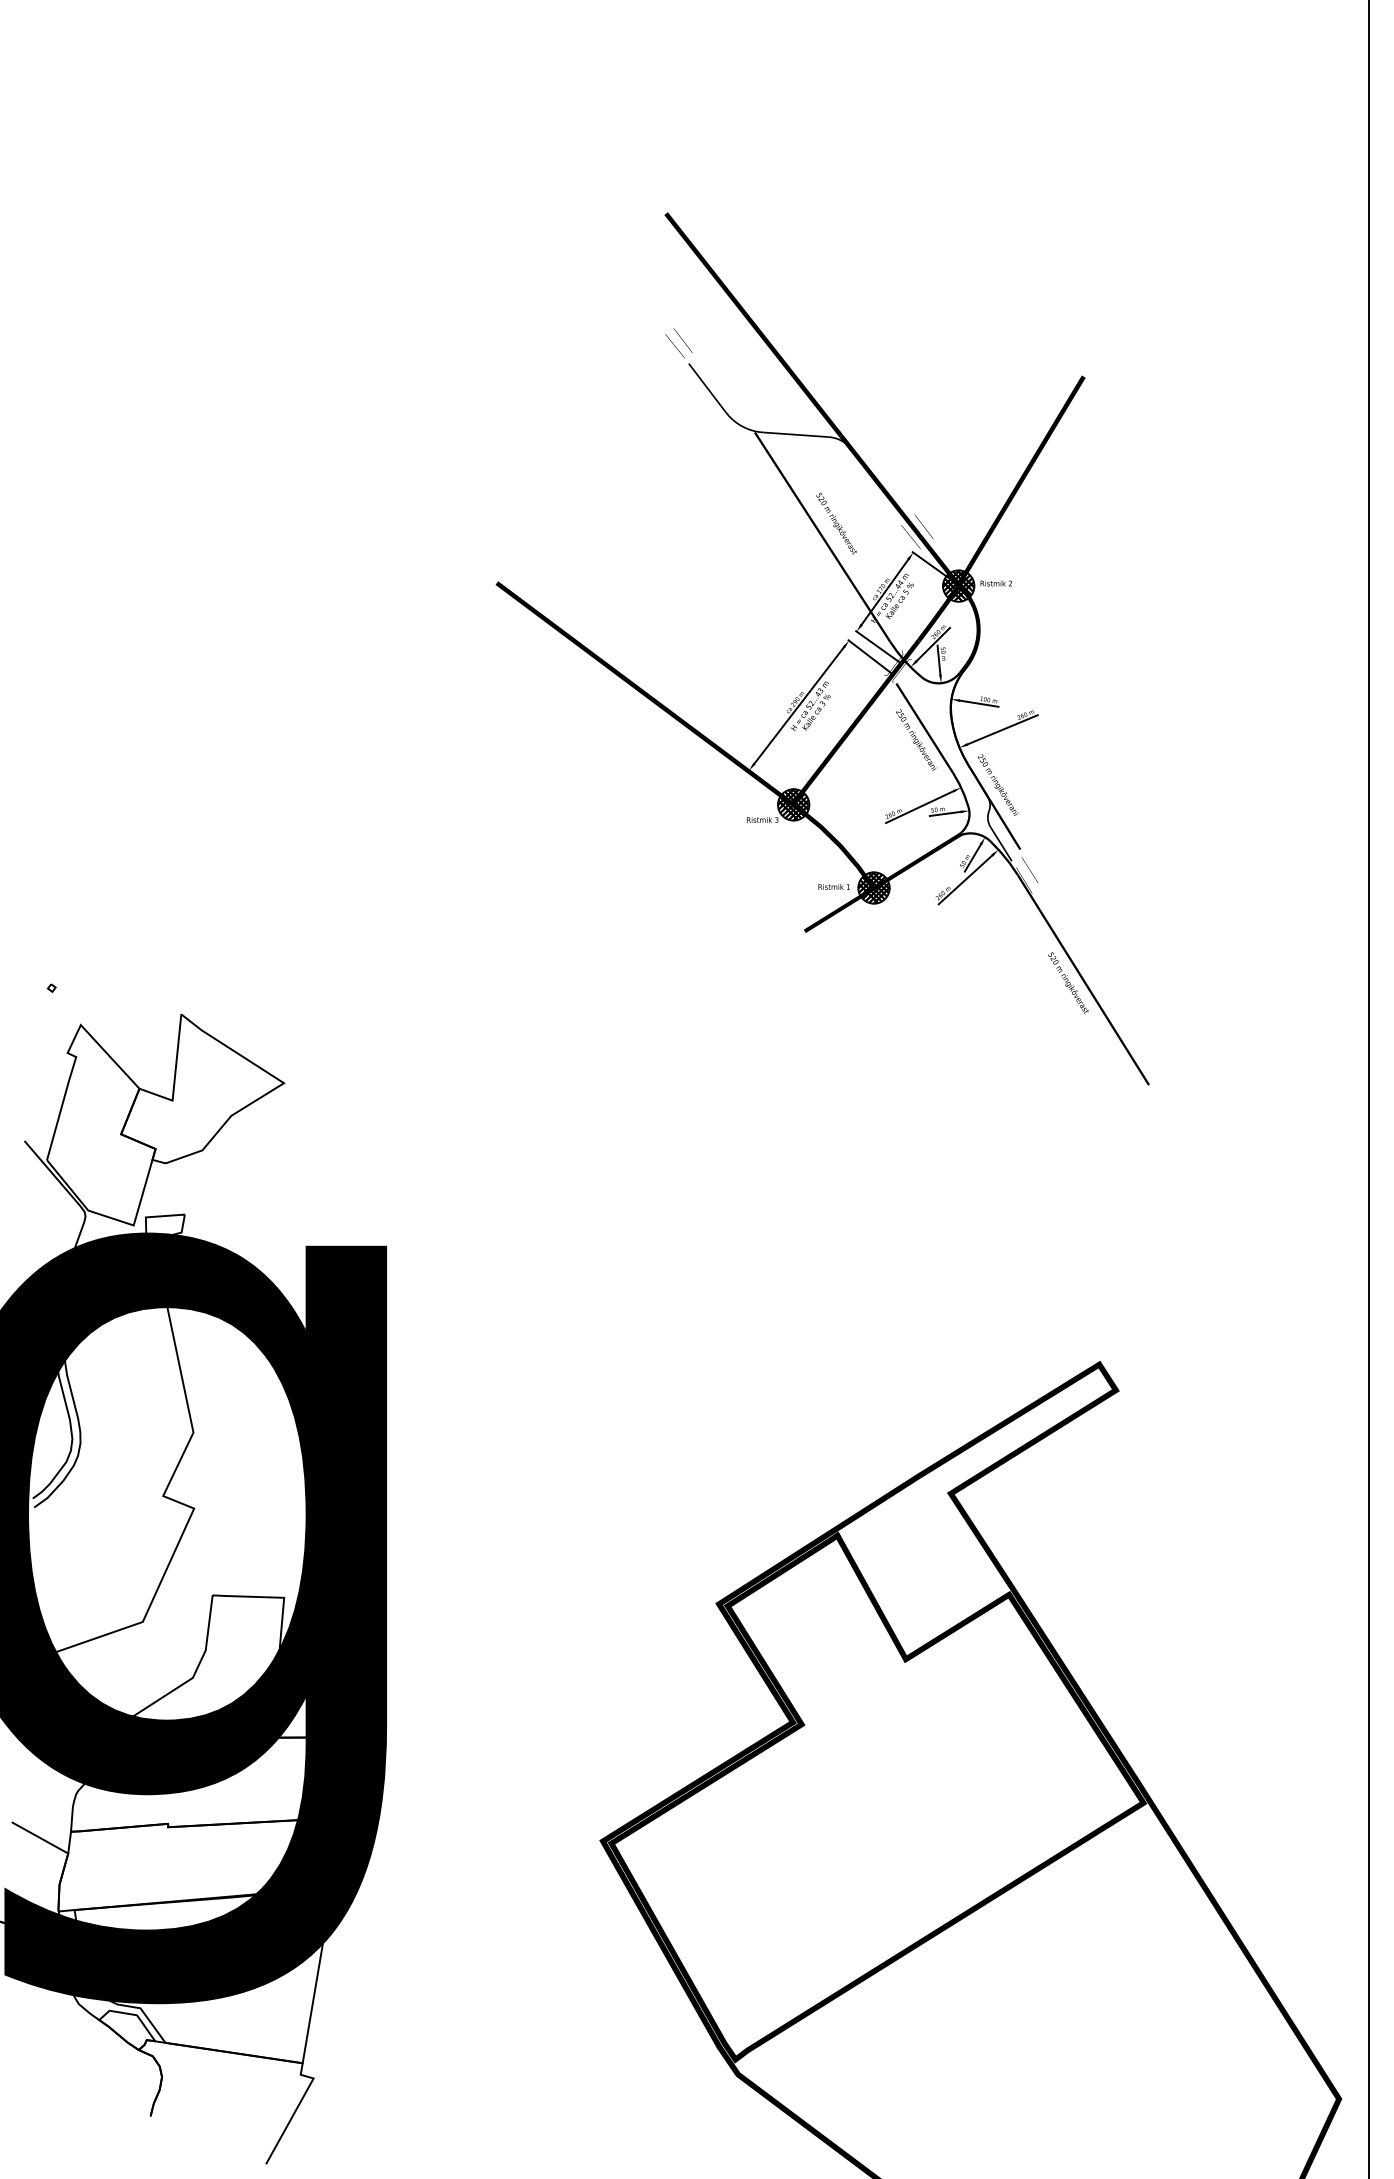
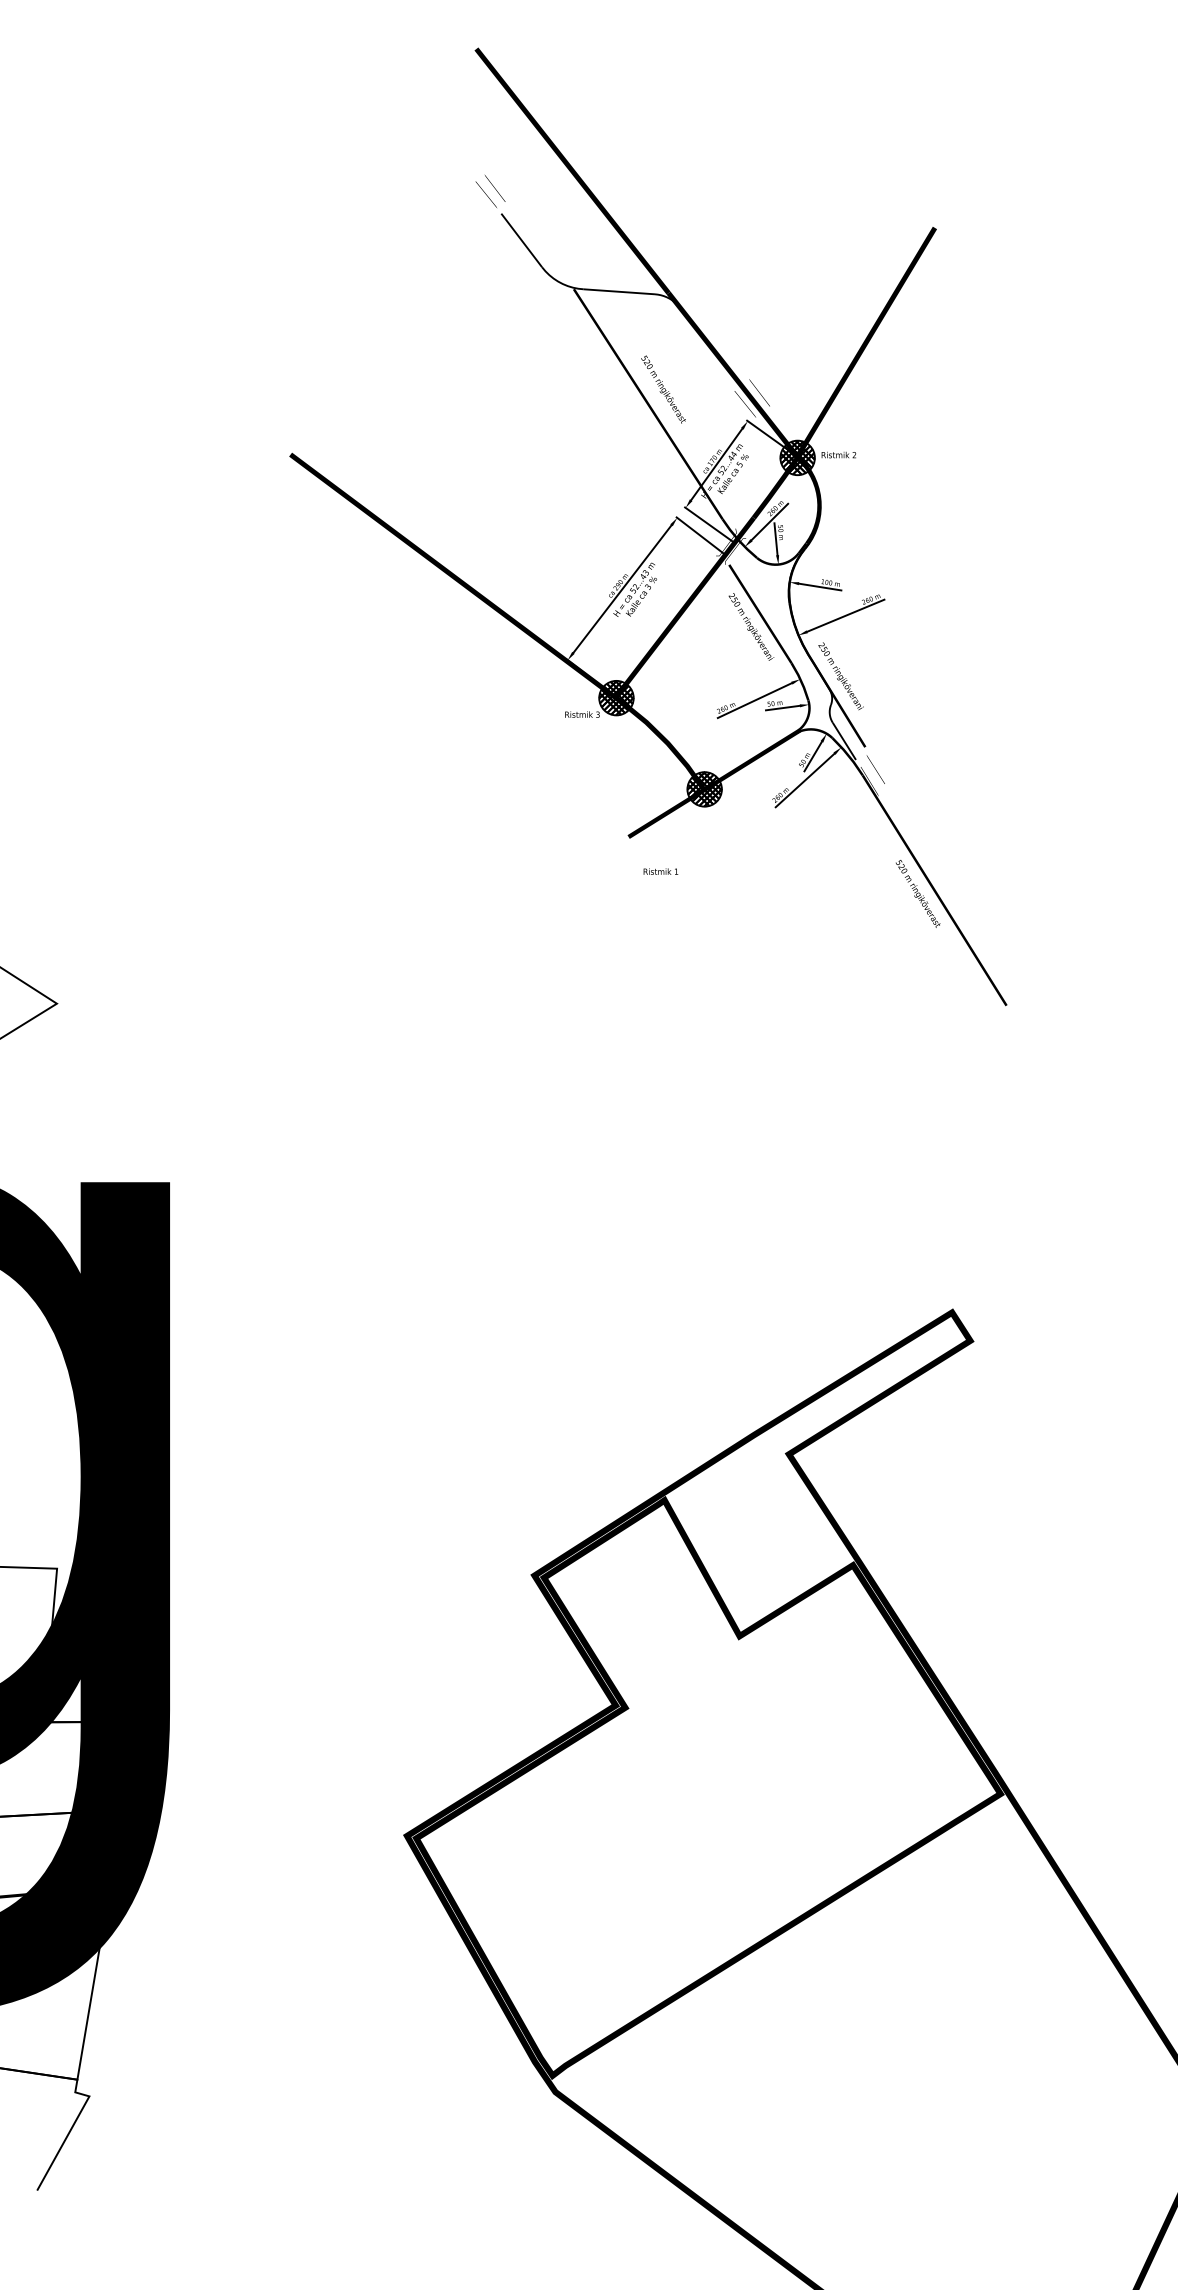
text: (833, 886) -> (660, 871), moved

